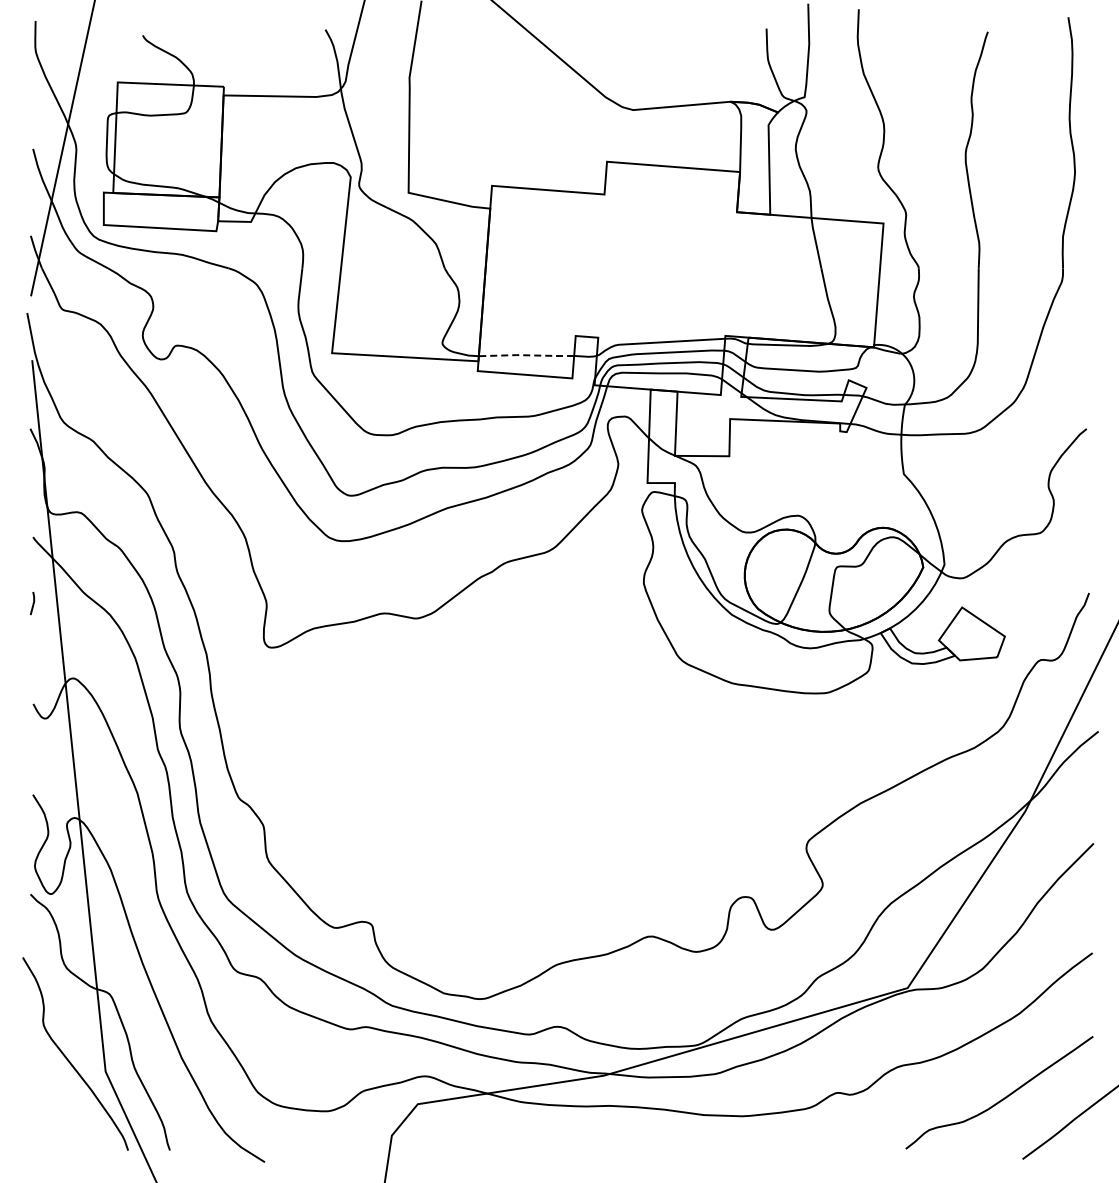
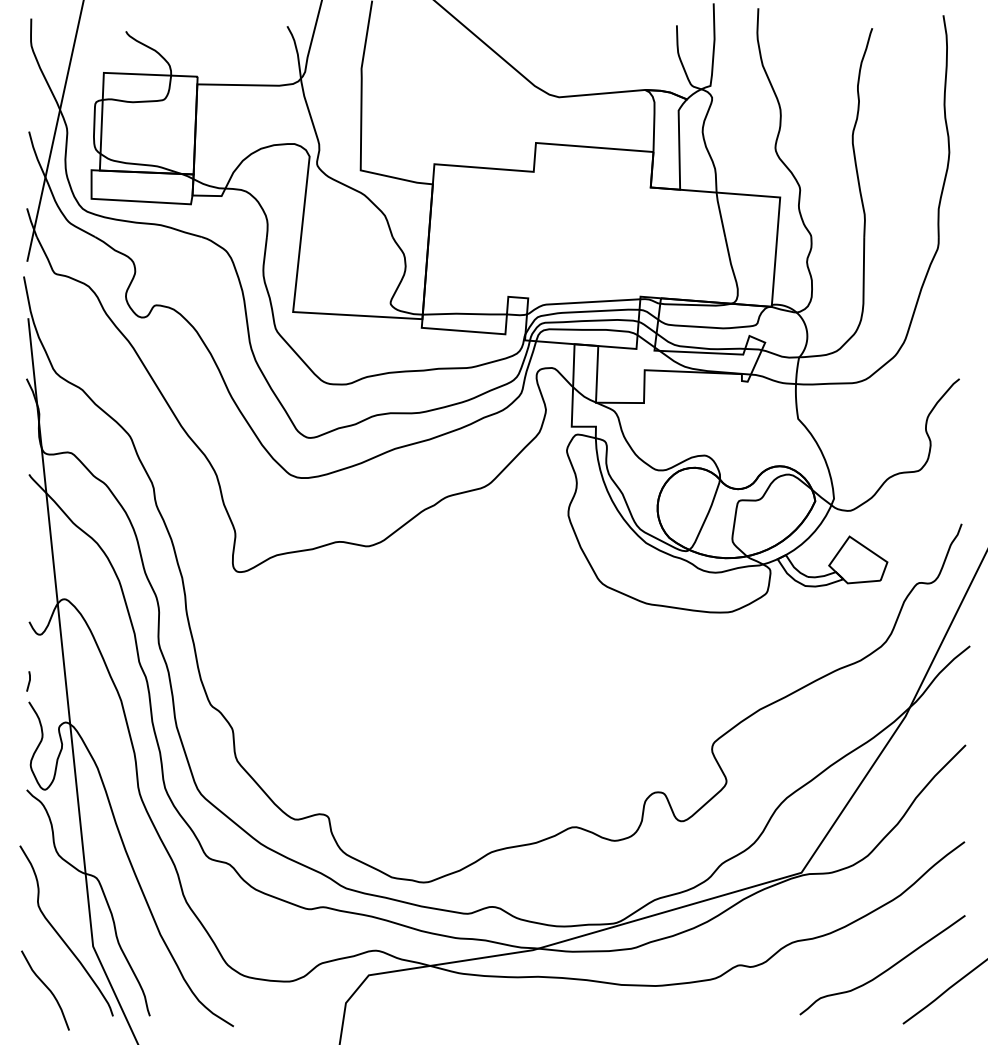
line: (526, 355) -> (464, 314), dashed -> solid
line: (32, 603) -> (28, 681), moved
curve: (53, 1119) -> (47, 988), added

